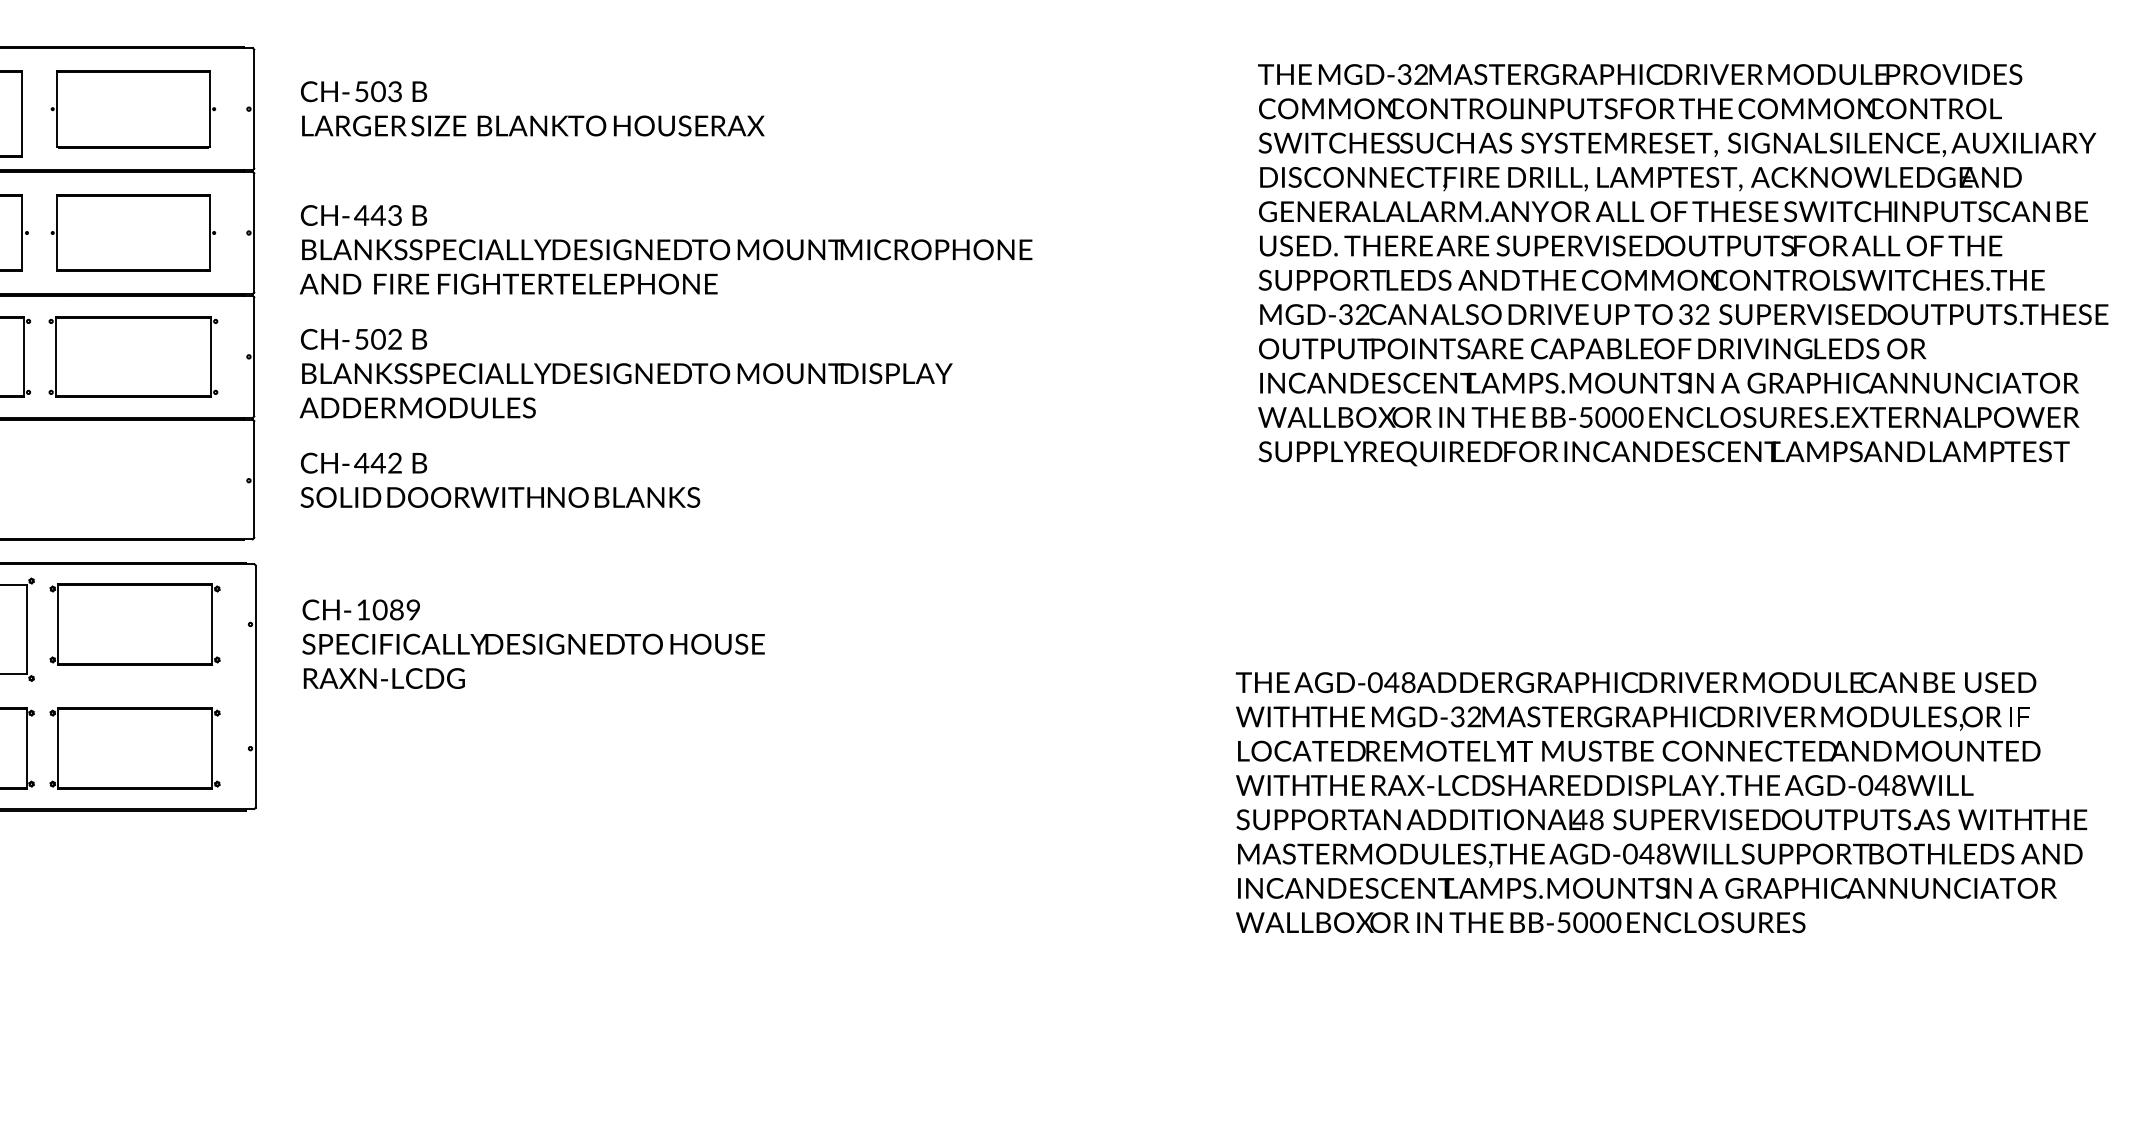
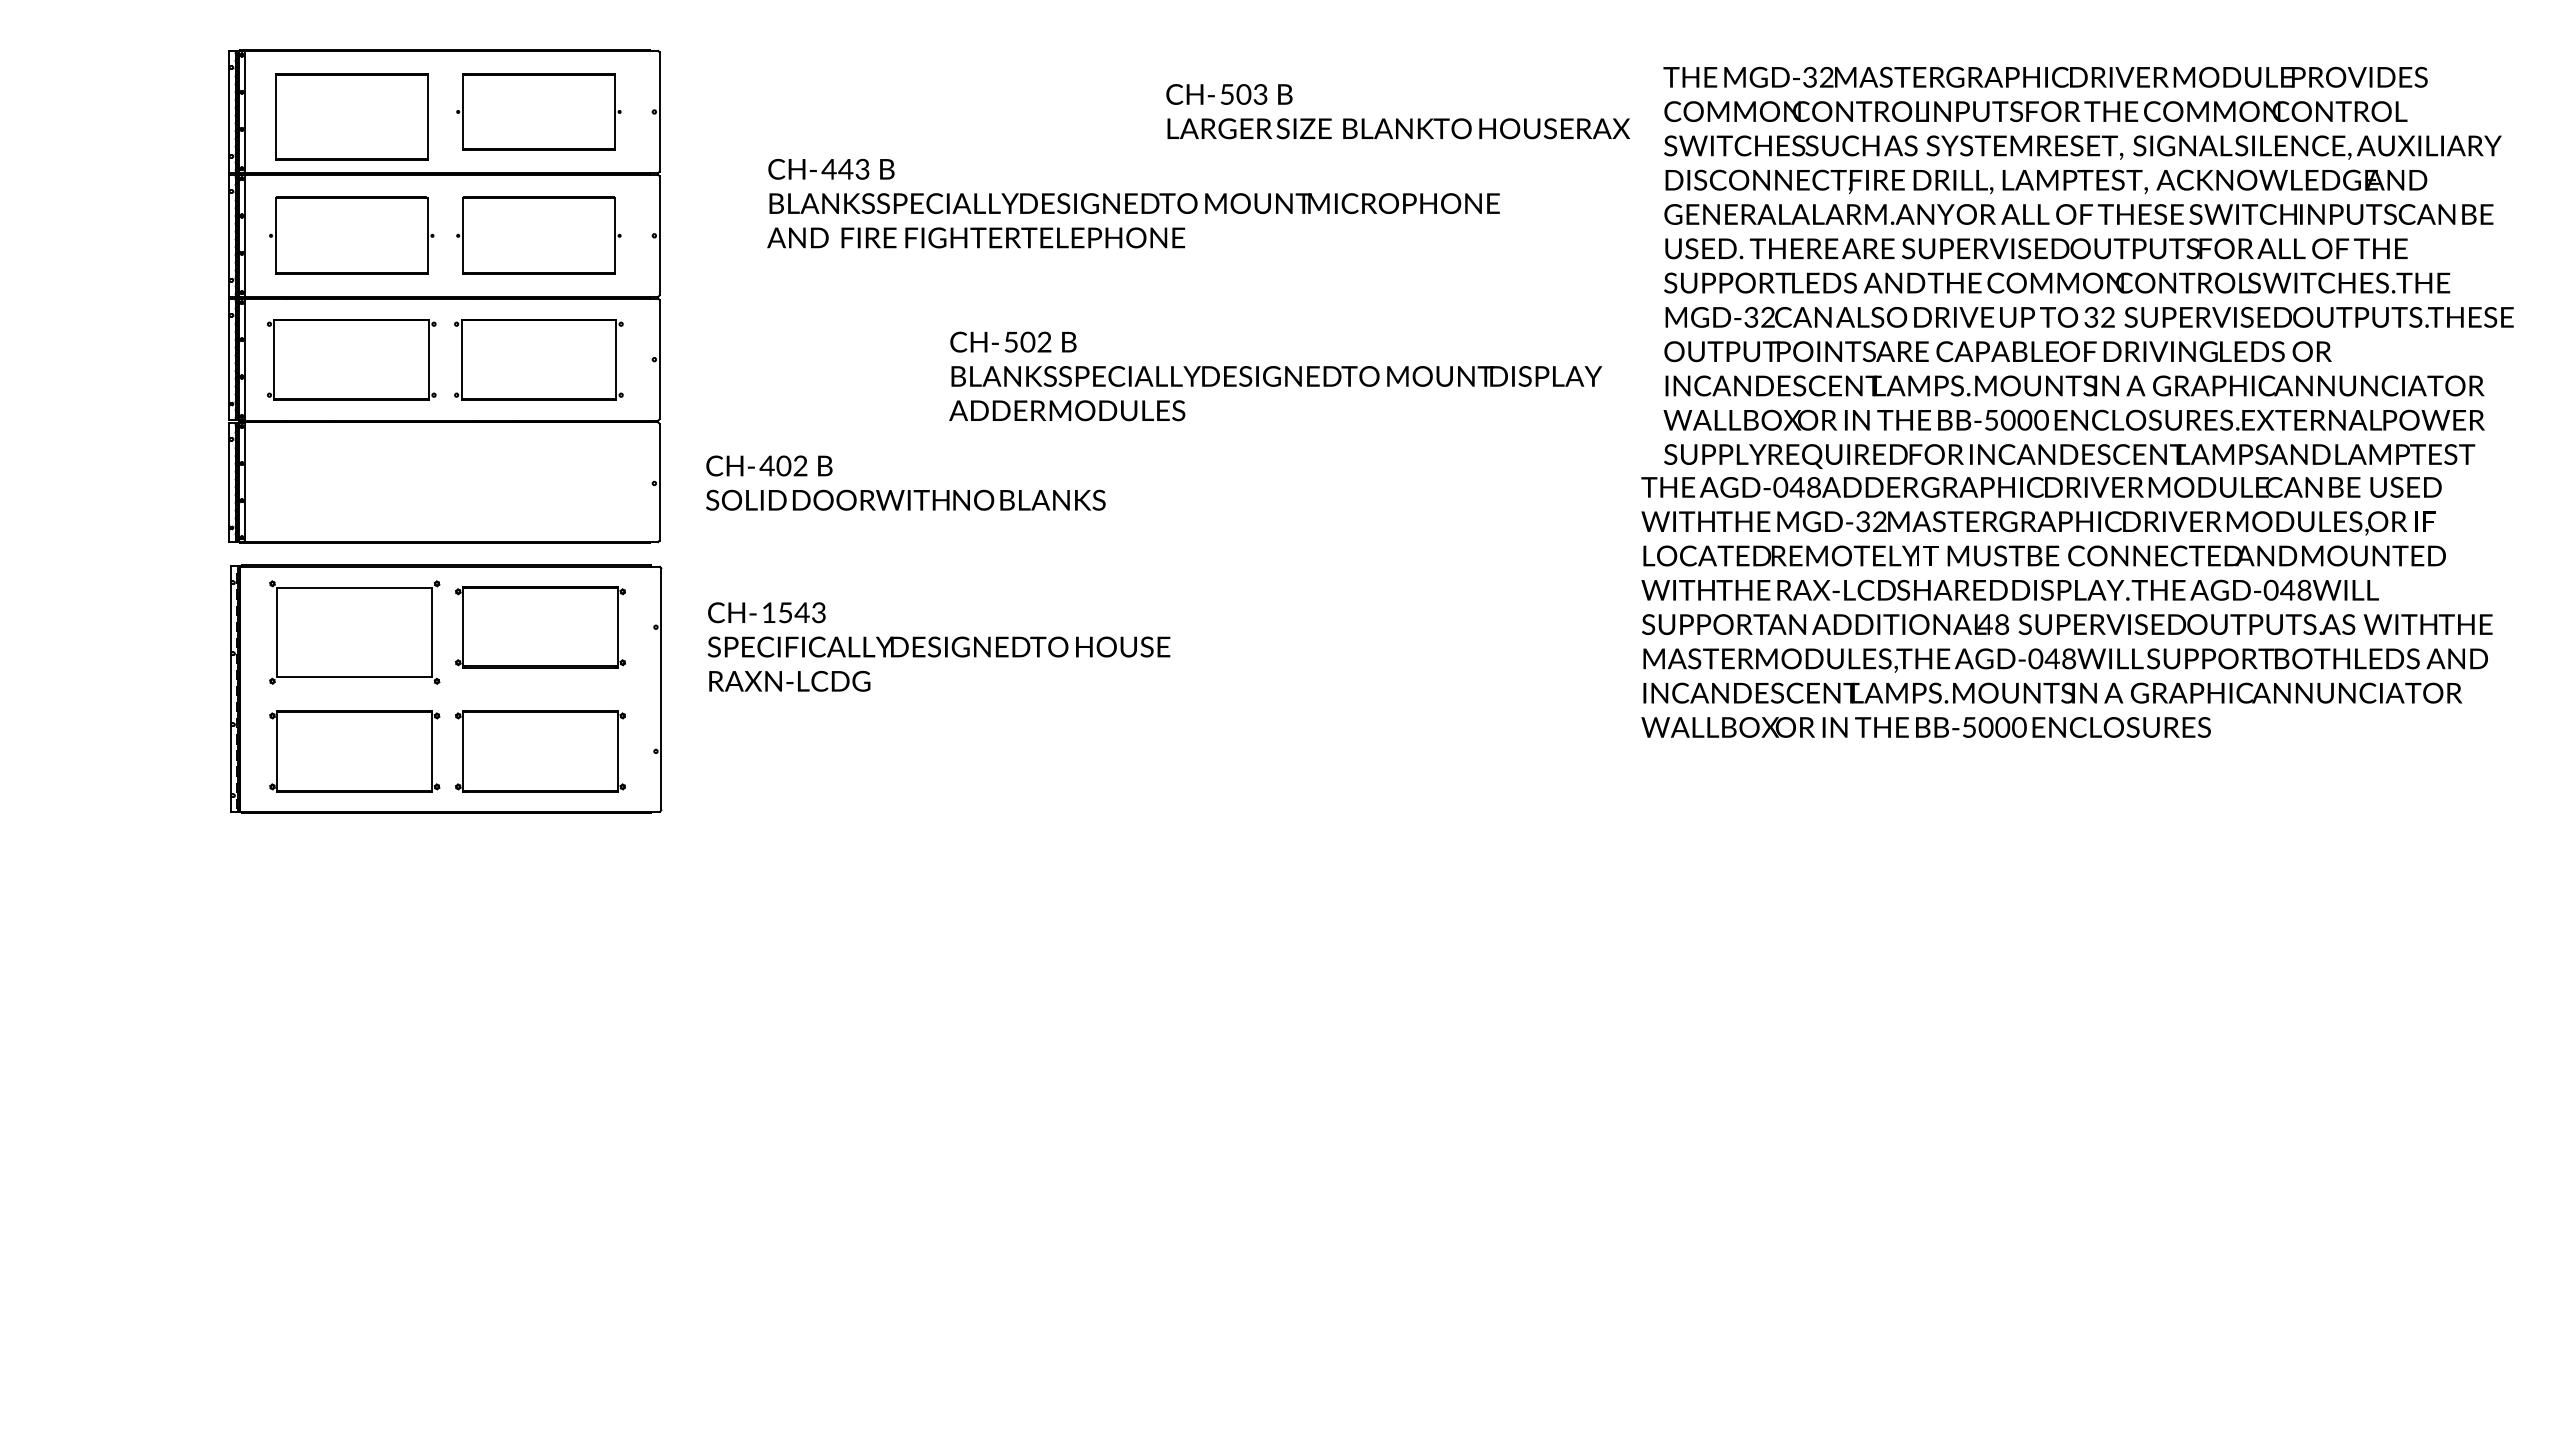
text: (532, 108) -> (1397, 111), moved
text: (666, 249) -> (1133, 203), moved
text: (626, 373) -> (1275, 376), moved
text: (378, 462) -> (783, 465), 442 -> 402
text: (396, 609) -> (801, 612), 1089 -> 1543
text: (1661, 802) -> (2066, 607), moved

